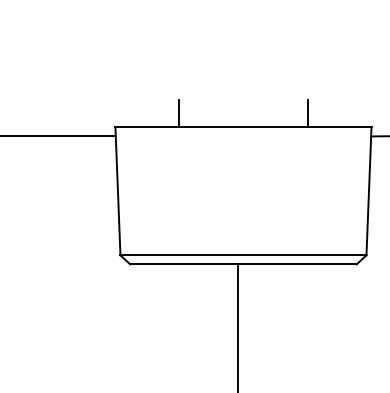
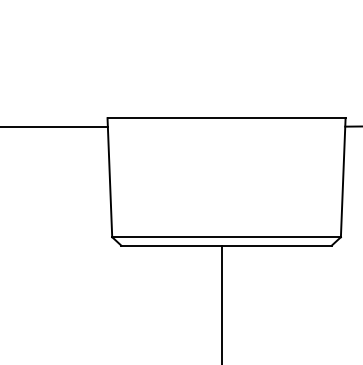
line: (179, 113) -> (167, 105), removed
line: (307, 113) -> (286, 105), removed

